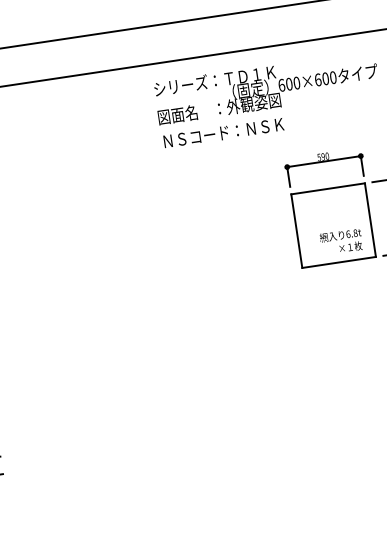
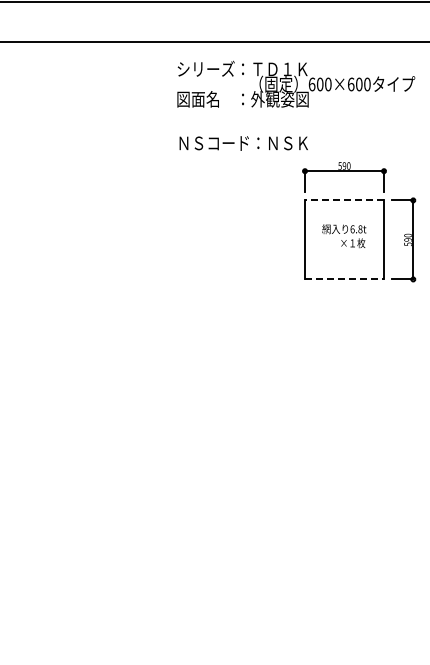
text: (223, 133) -> (243, 143), moved
line: (328, 188) -> (344, 200), solid -> dashed
text: (341, 242) -> (344, 236), moved
line: (339, 262) -> (344, 279), solid -> dashed

